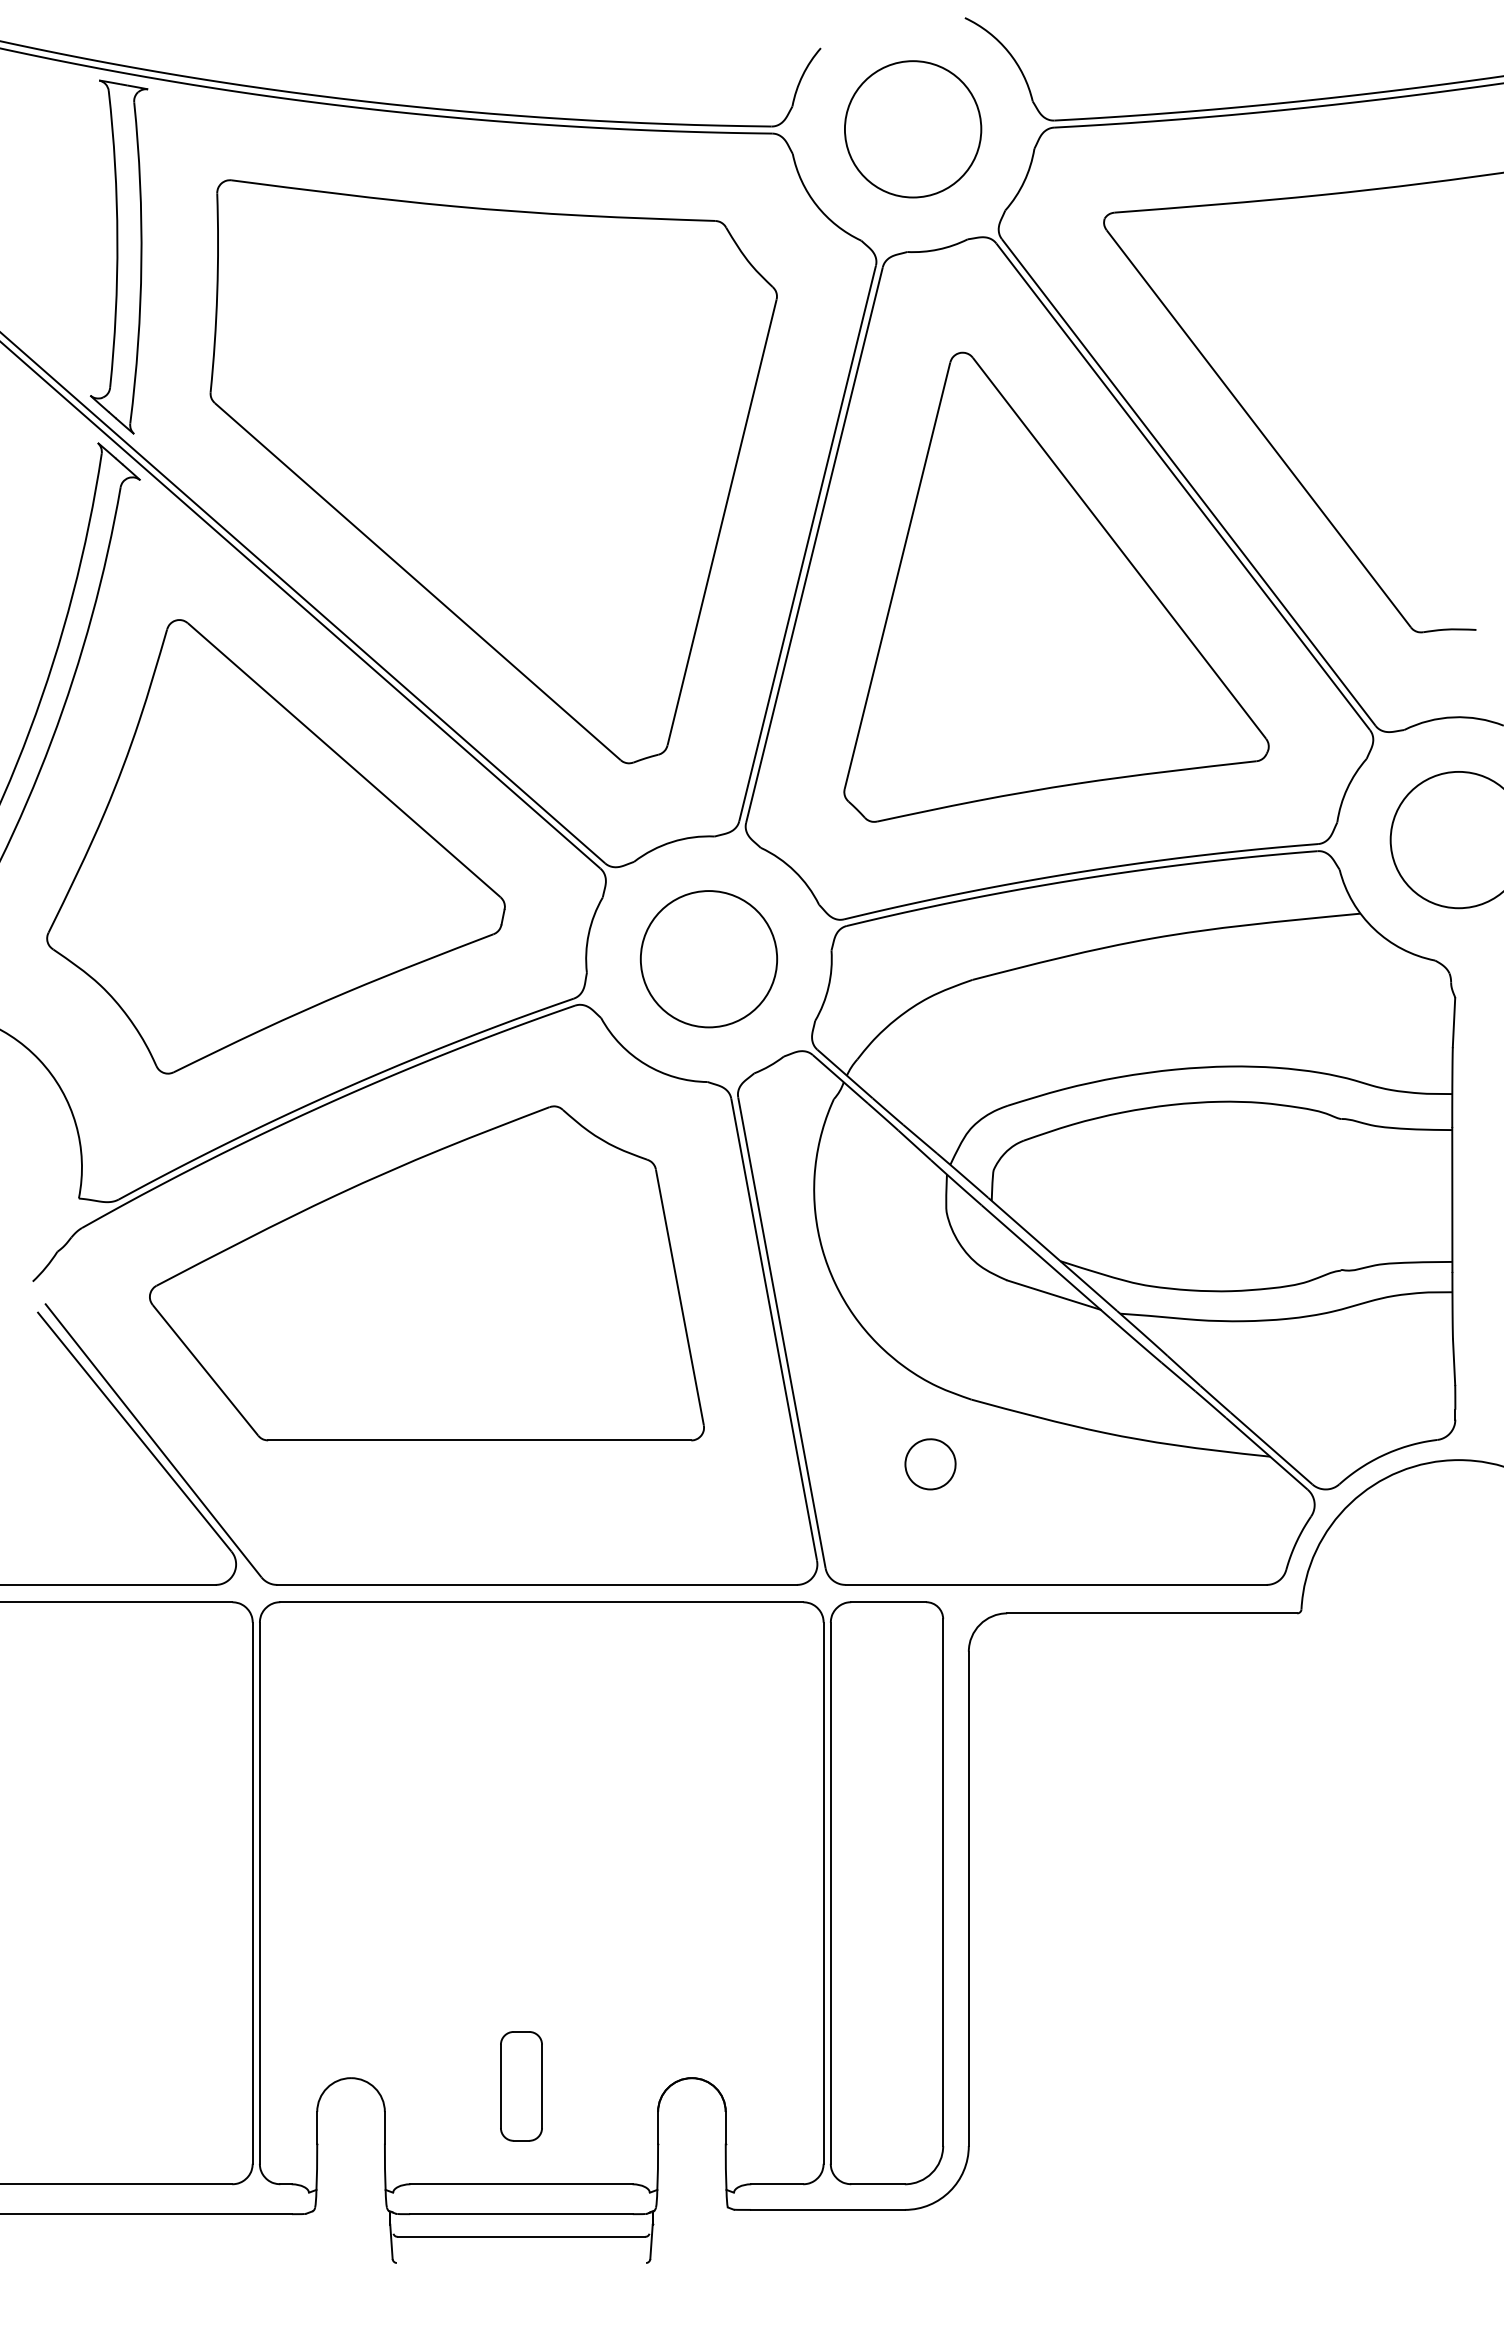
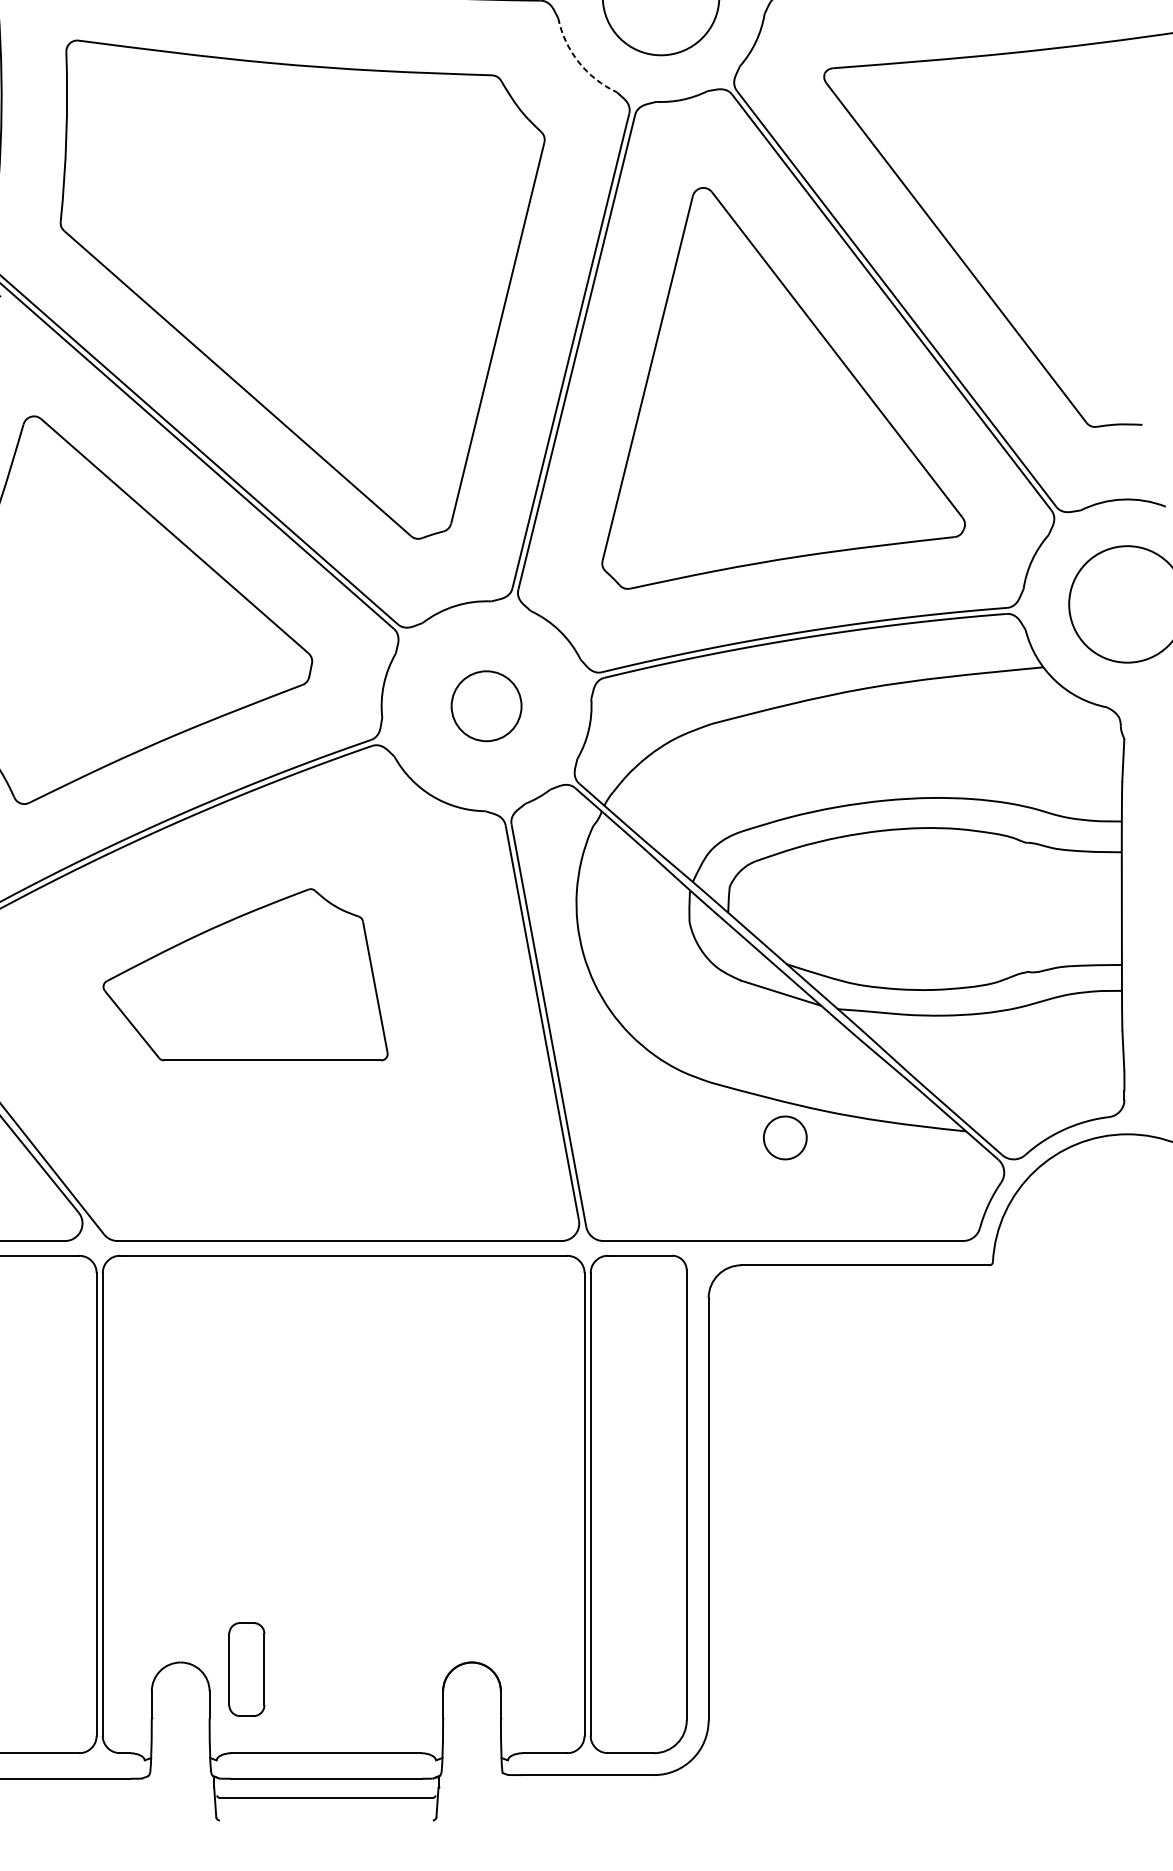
arc: (816, 205) -> (578, 62), solid -> dashed
circle: (708, 959) -> (486, 706), size x0.6
part: (426, 1273) -> (245, 974), size x0.6
part: (930, 1464) -> (785, 1138), moved
part: (521, 2086) -> (246, 1669), moved

